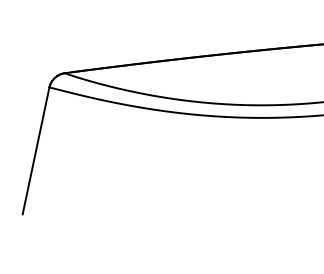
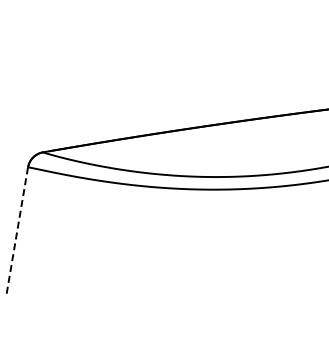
line: (36, 151) -> (17, 231), solid -> dashed

